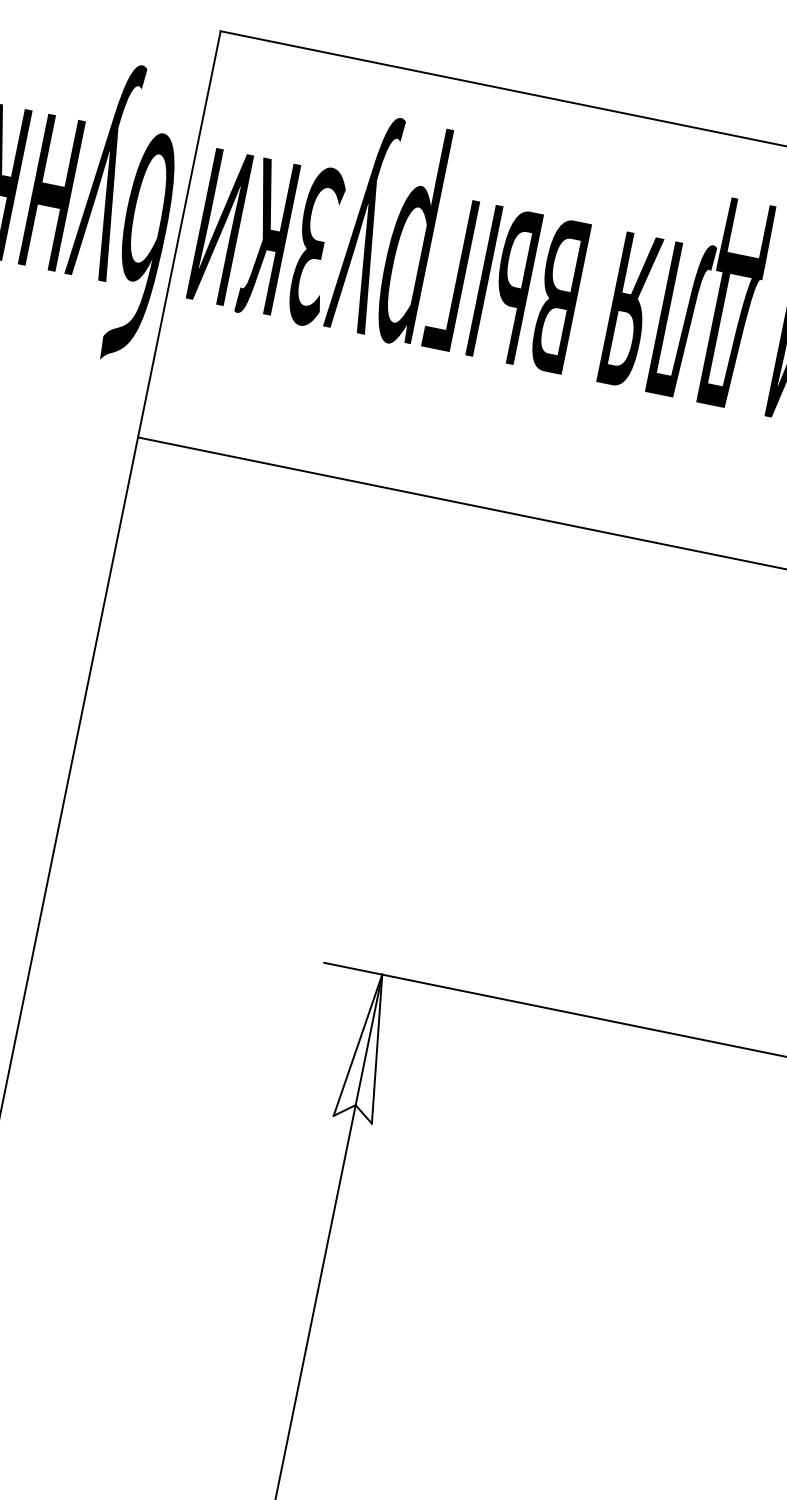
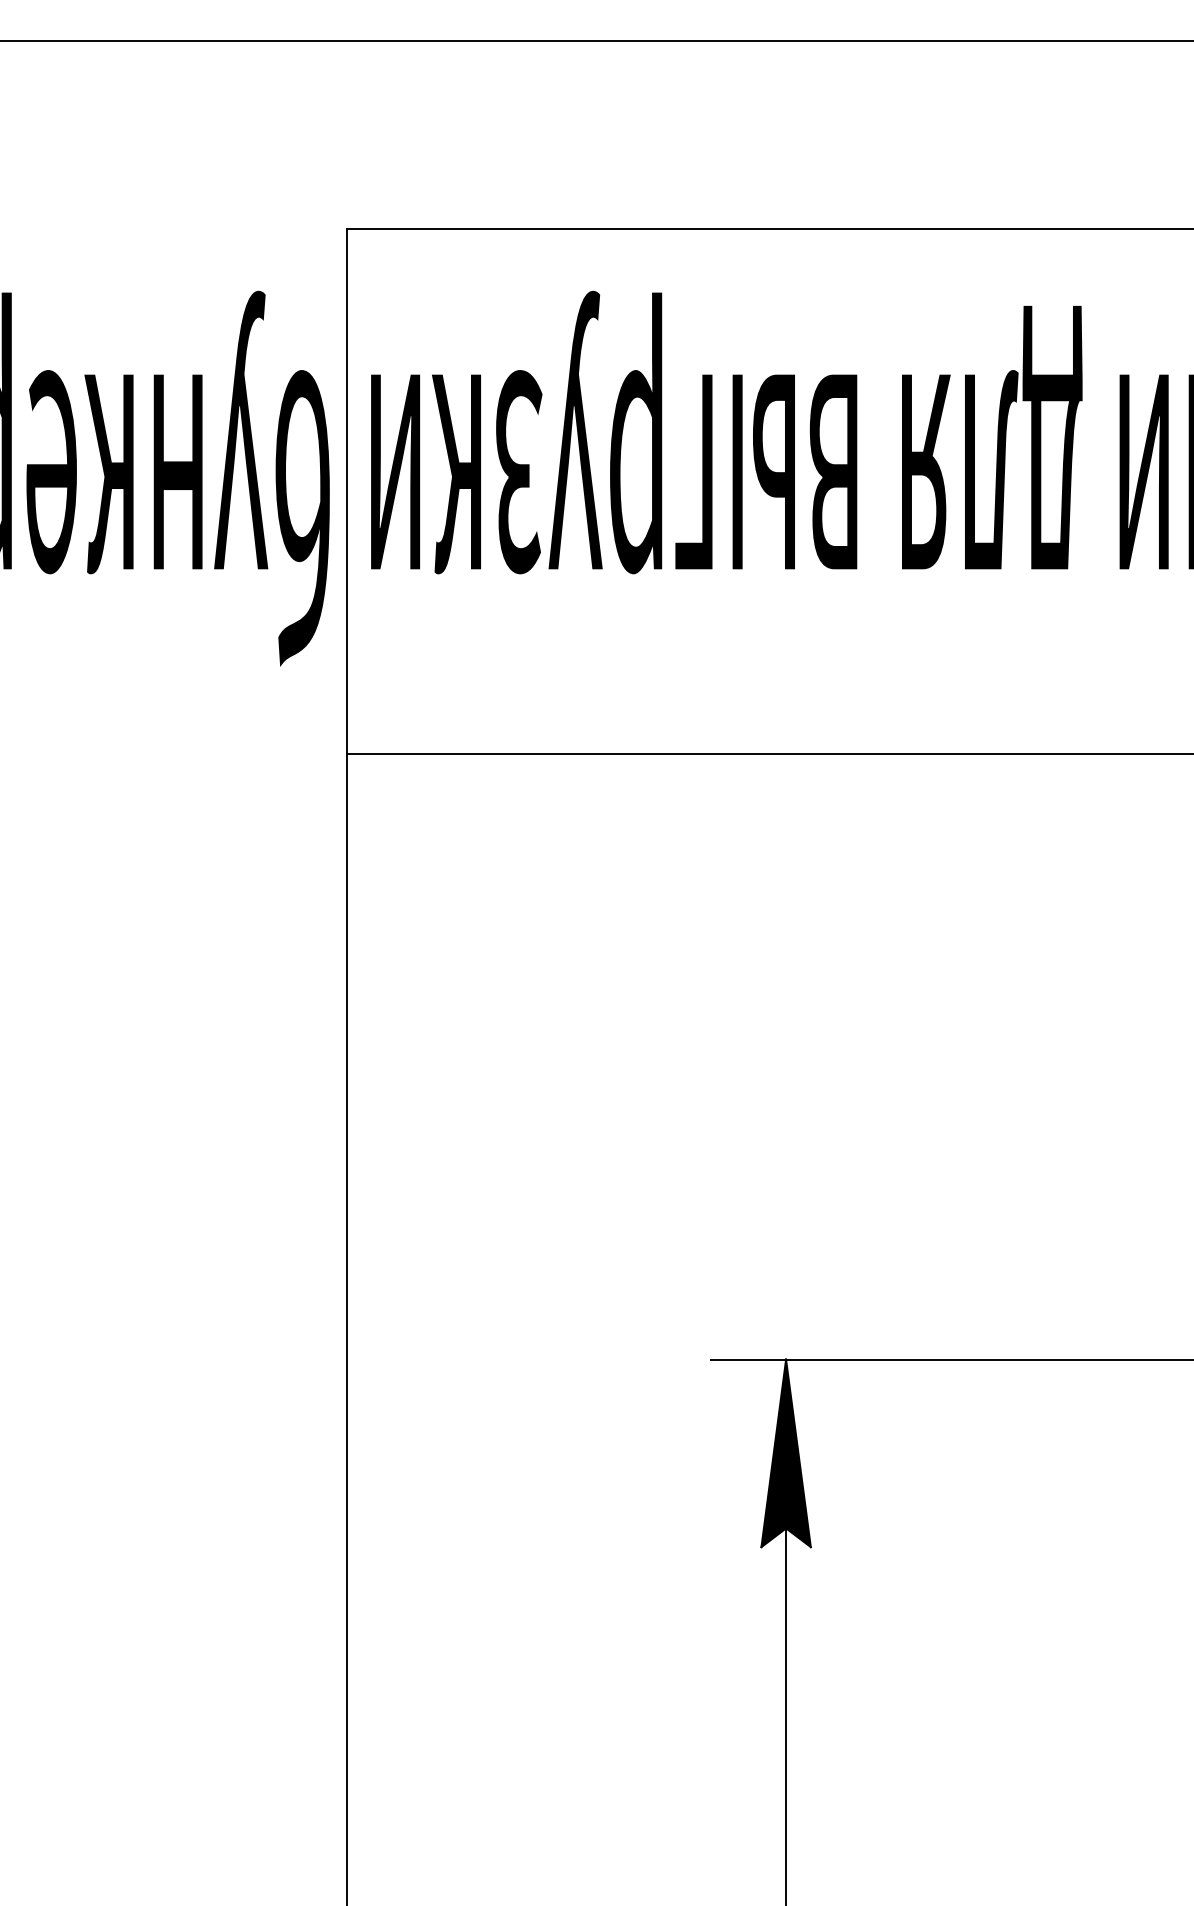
fill: (367, 1047) -> (785, 1453), added

